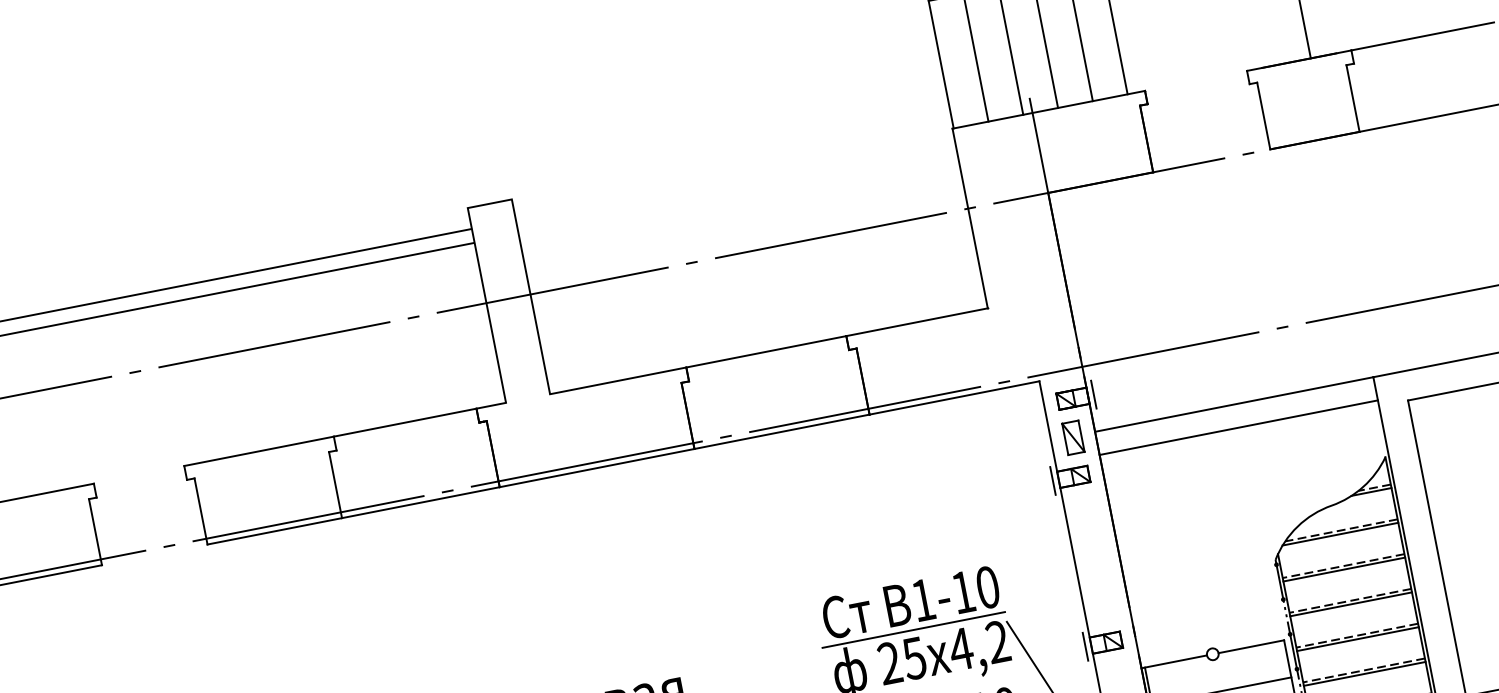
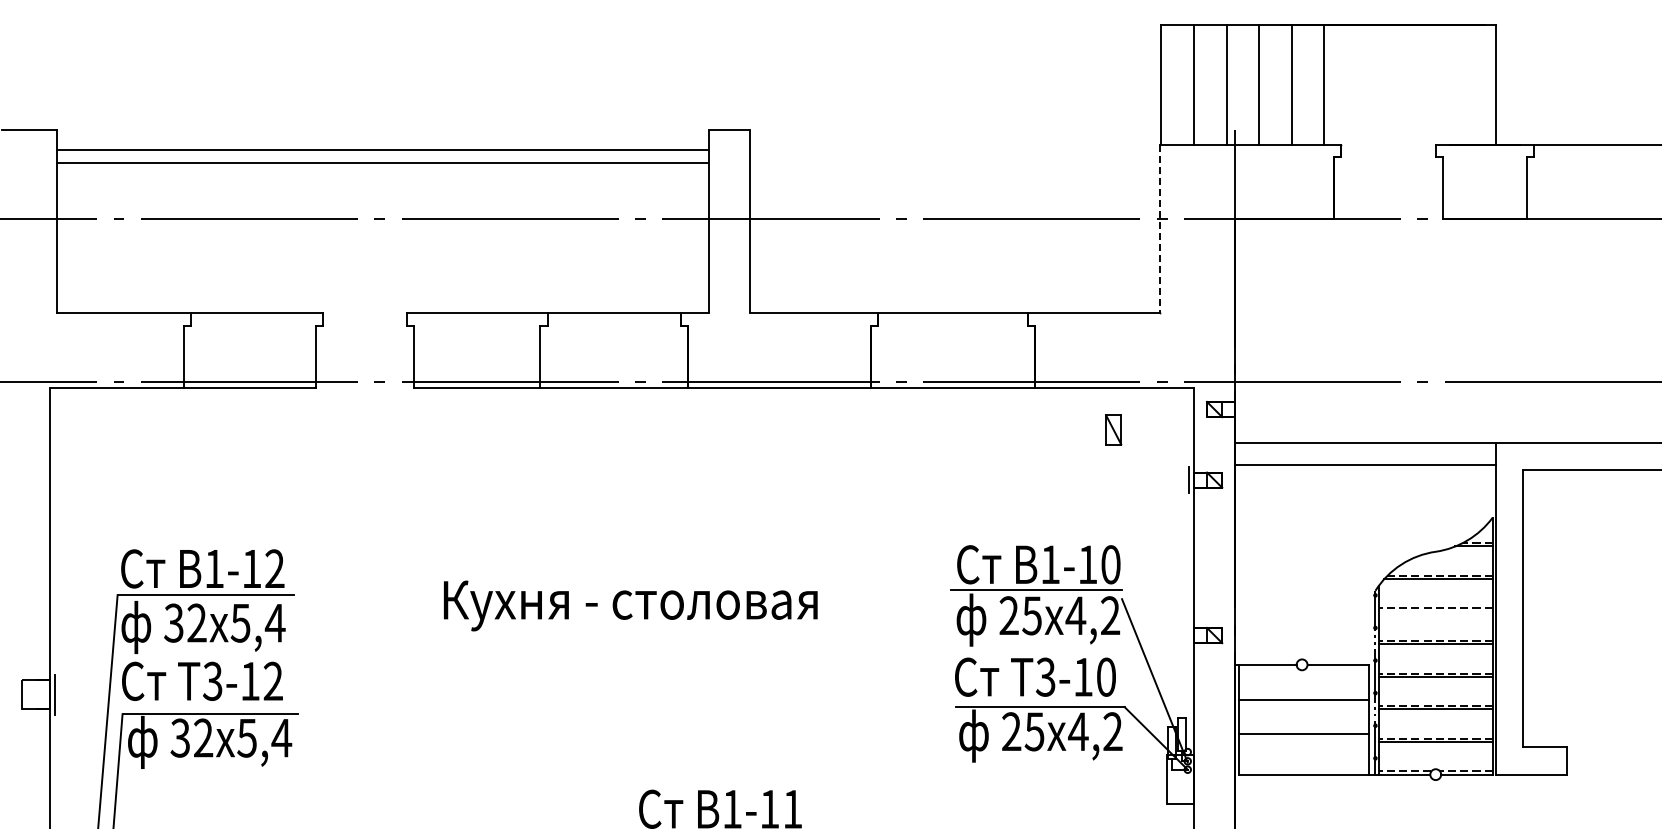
line: (970, 219) -> (1160, 229), solid -> dashed
line: (1093, 394) -> (1240, 409), removed
part: (1073, 437) -> (1113, 429), moved
line: (1343, 569) -> (1435, 611), removed
line: (1085, 646) -> (1188, 635), removed

